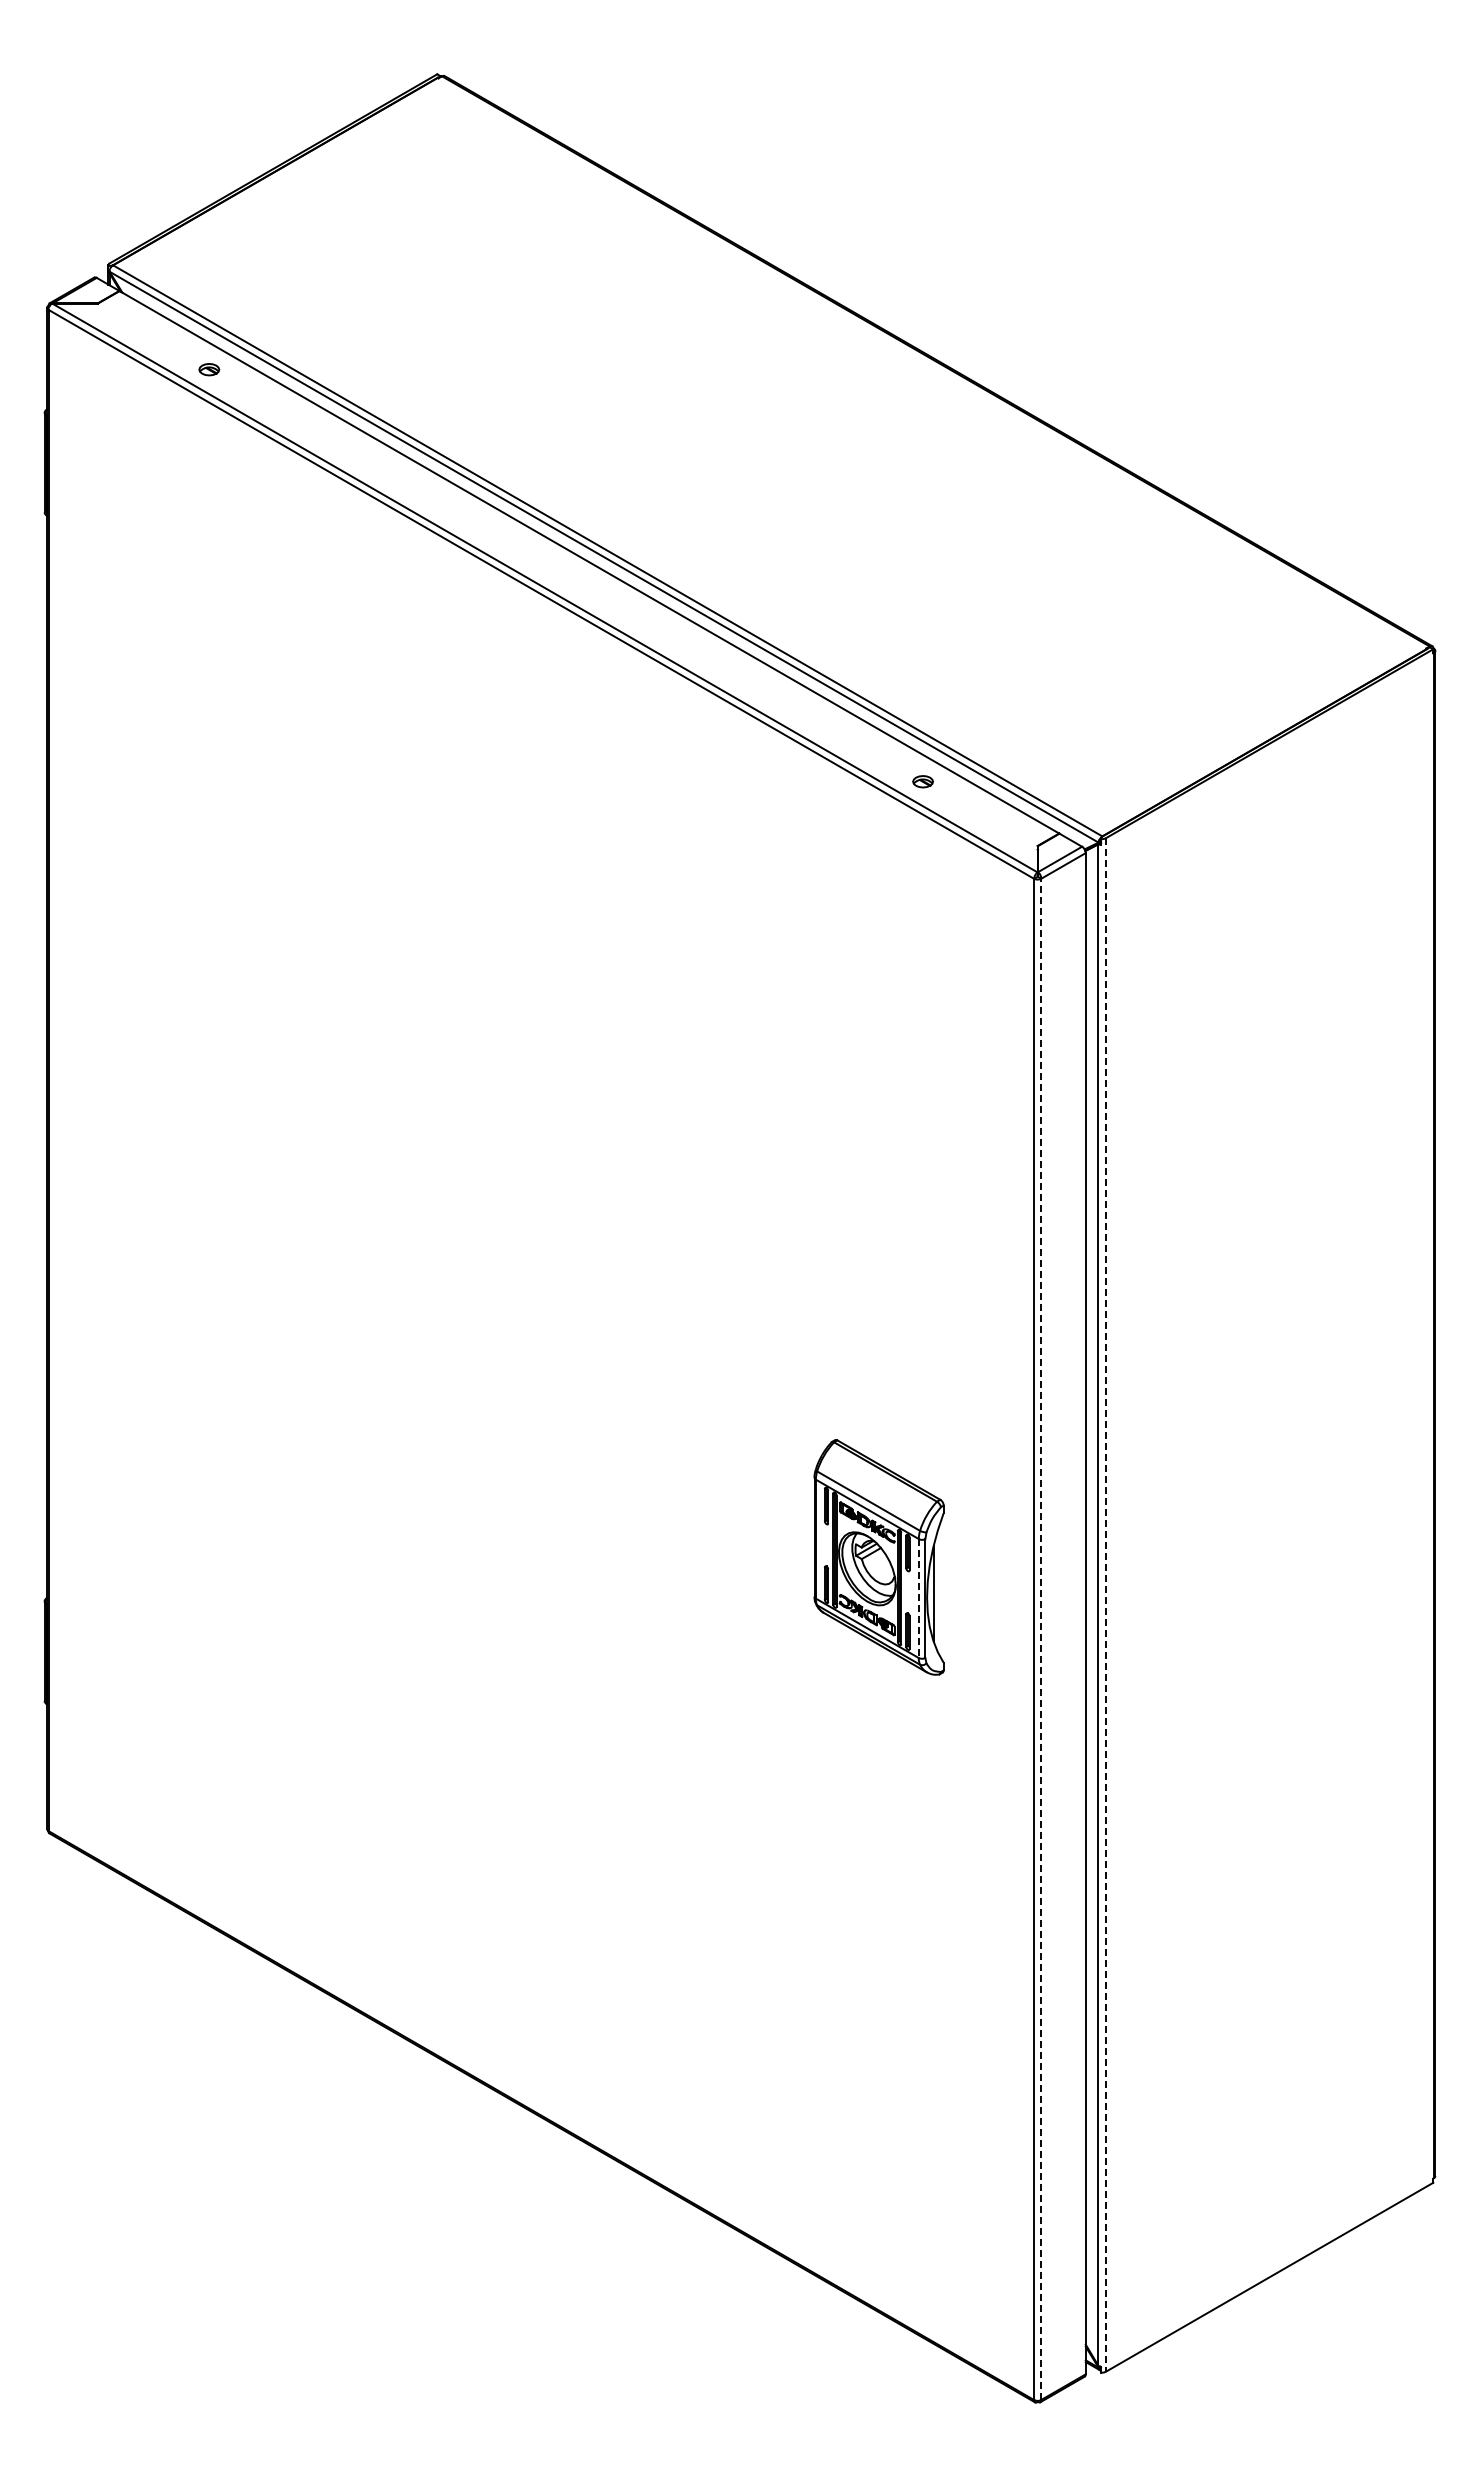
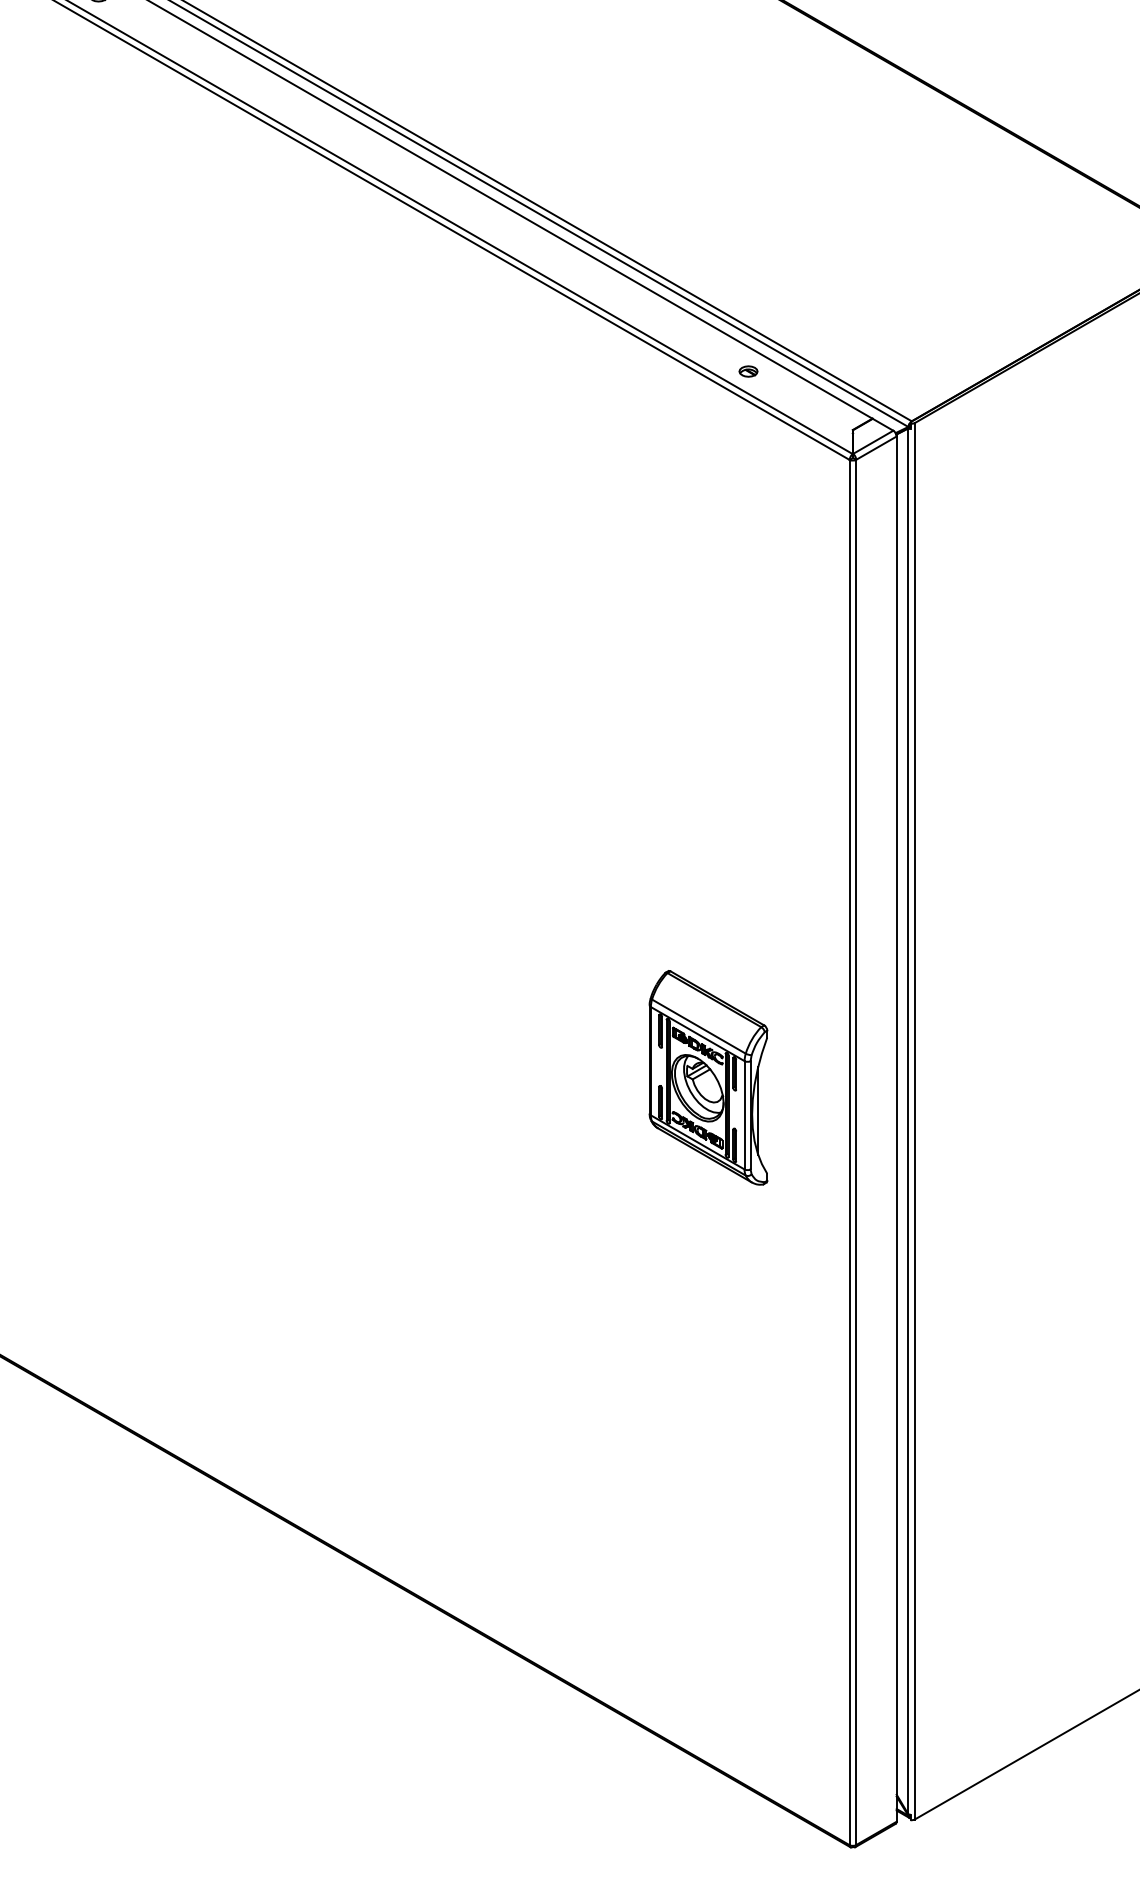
line: (918, 1599) -> (744, 1116), dashed -> solid
line: (1105, 1605) -> (914, 1121), dashed -> solid
line: (1041, 1639) -> (856, 1152), dashed -> solid

